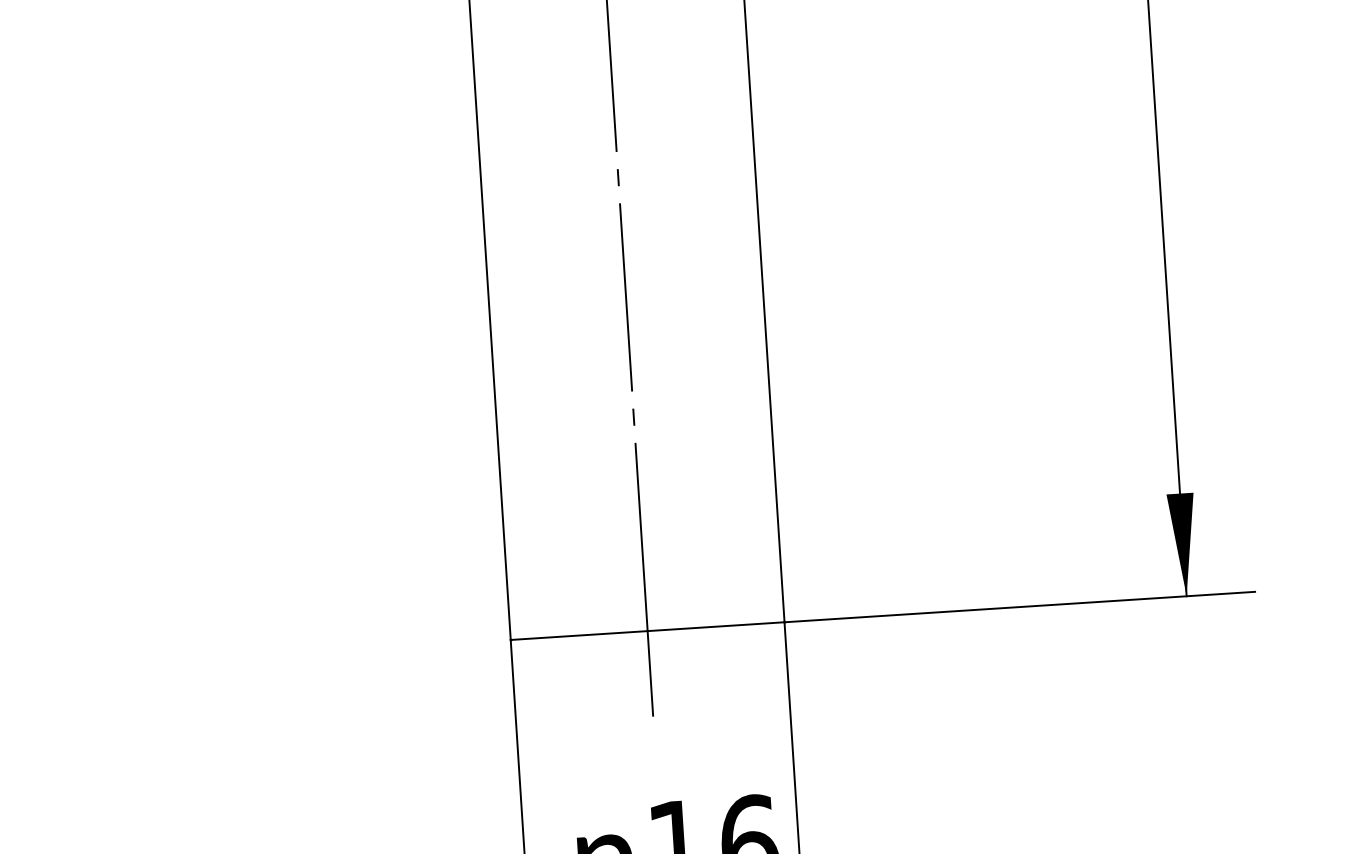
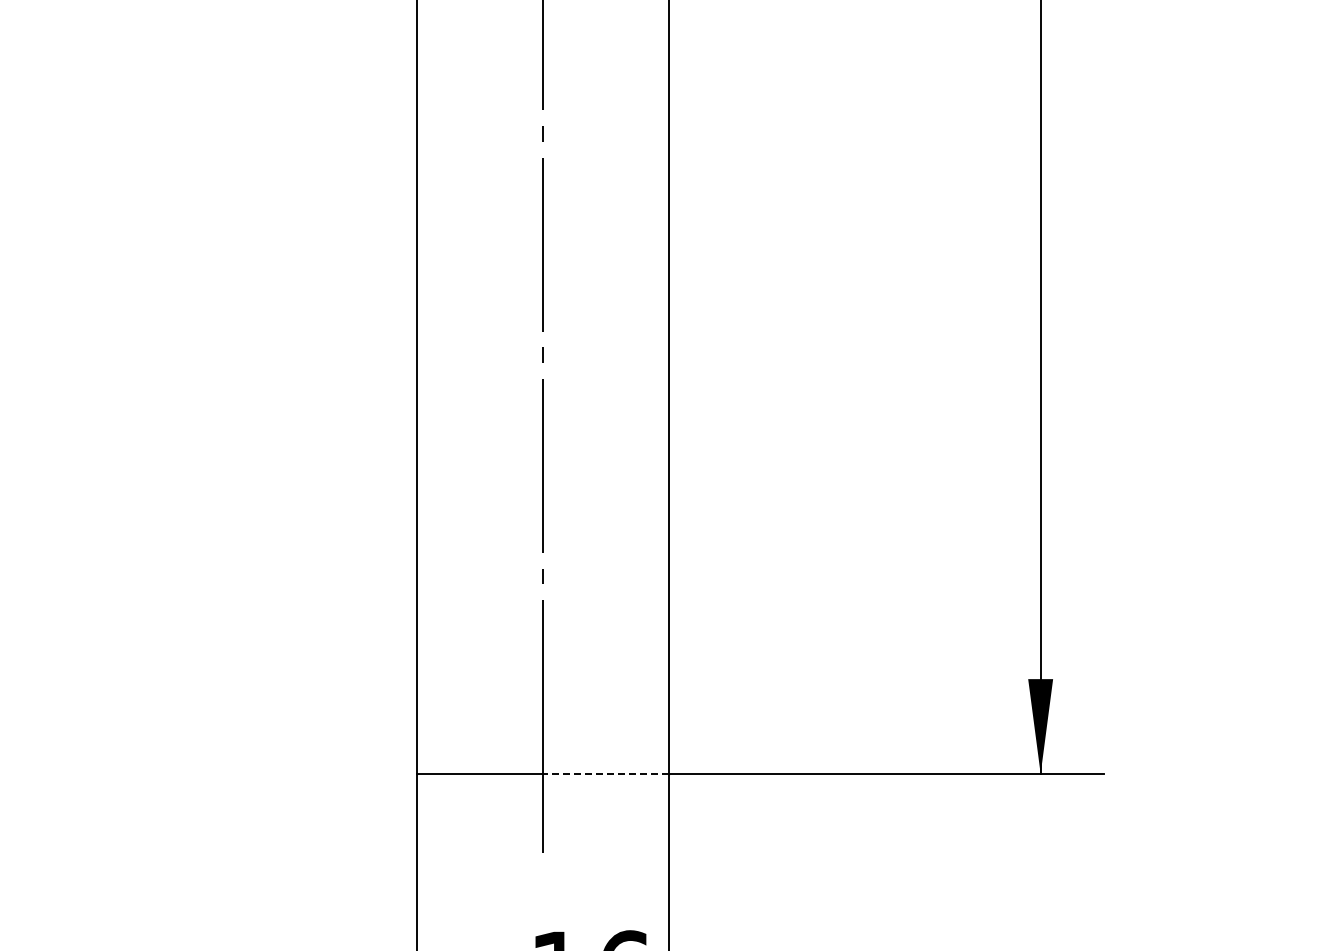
line: (715, 626) -> (605, 773), solid -> dashed

